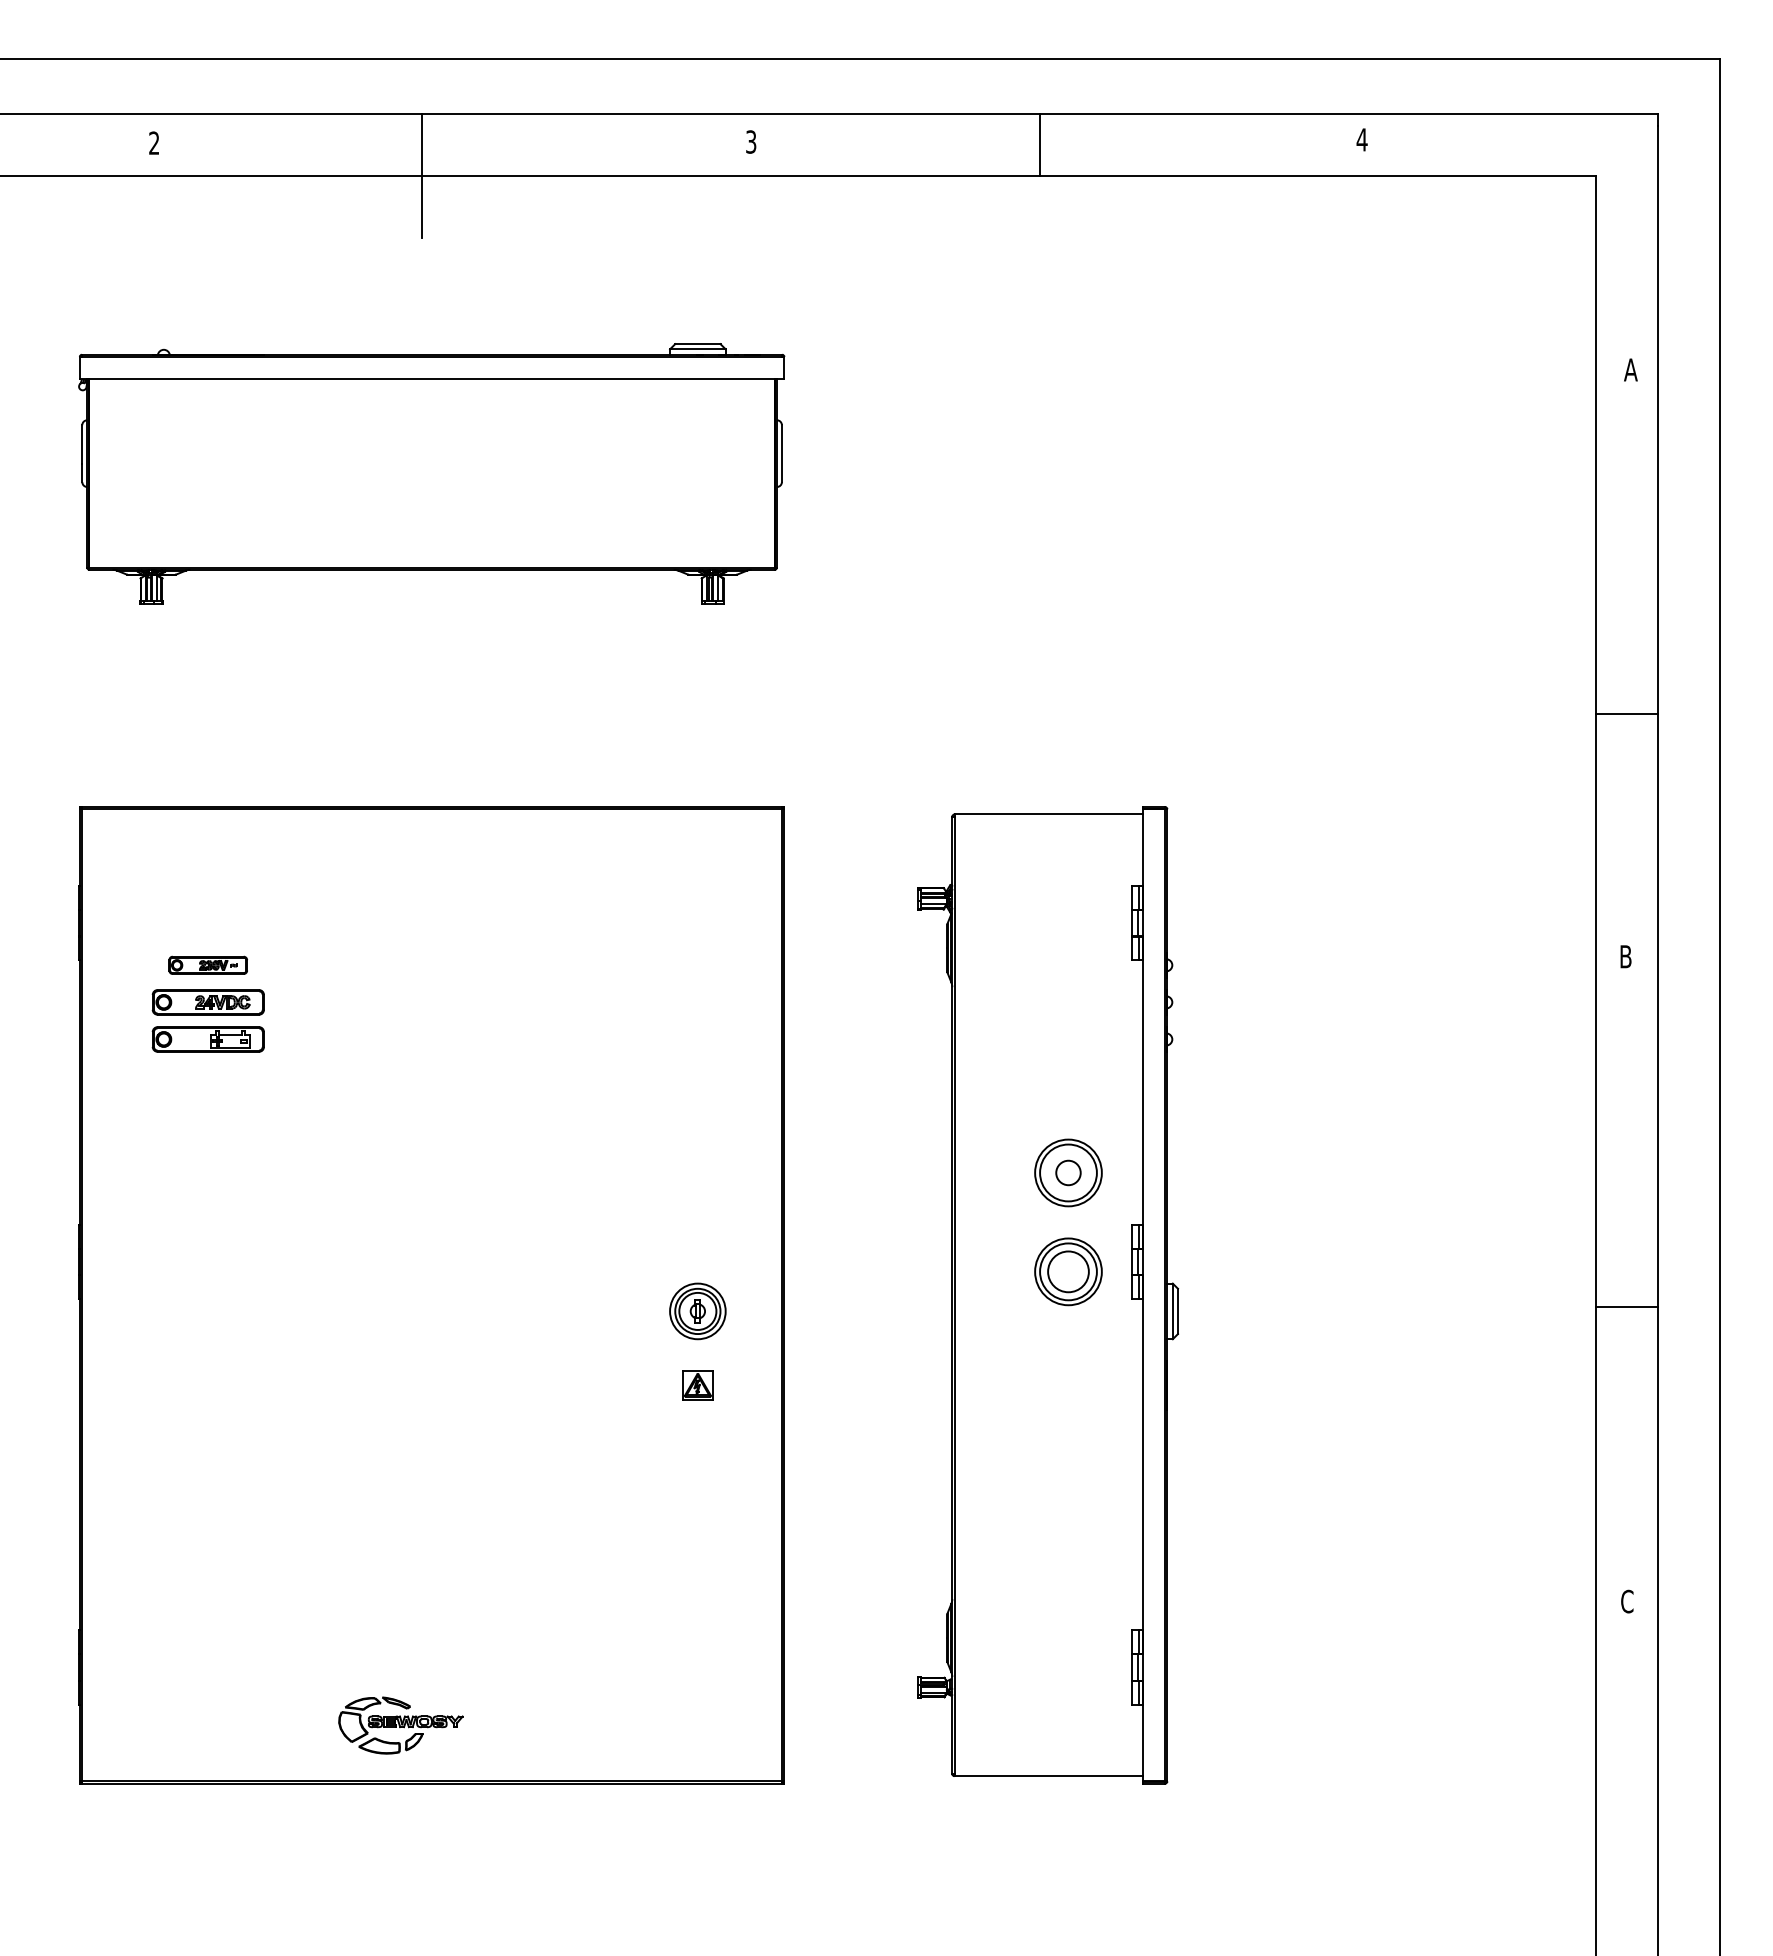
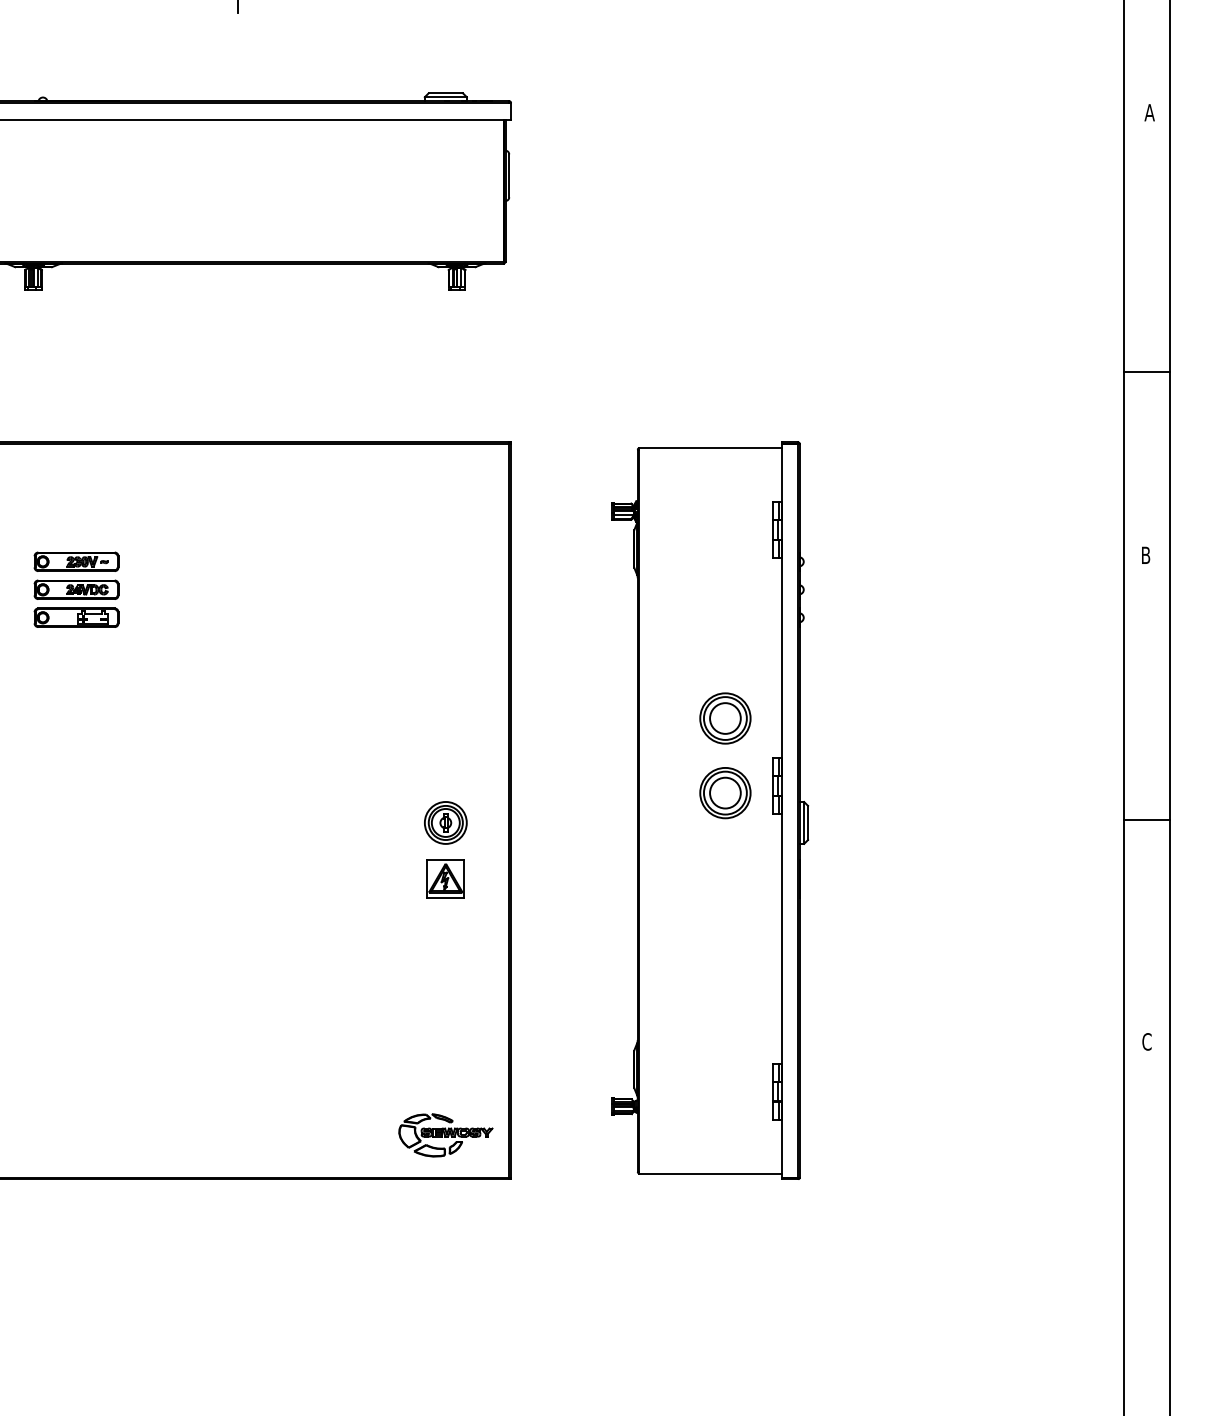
part: (207, 965) -> (75, 562), size x1.43
circle: (1068, 1172) -> (725, 718), size x1.67
part: (697, 1385) -> (445, 878), size x1.67
part: (400, 1725) -> (445, 1135), moved

